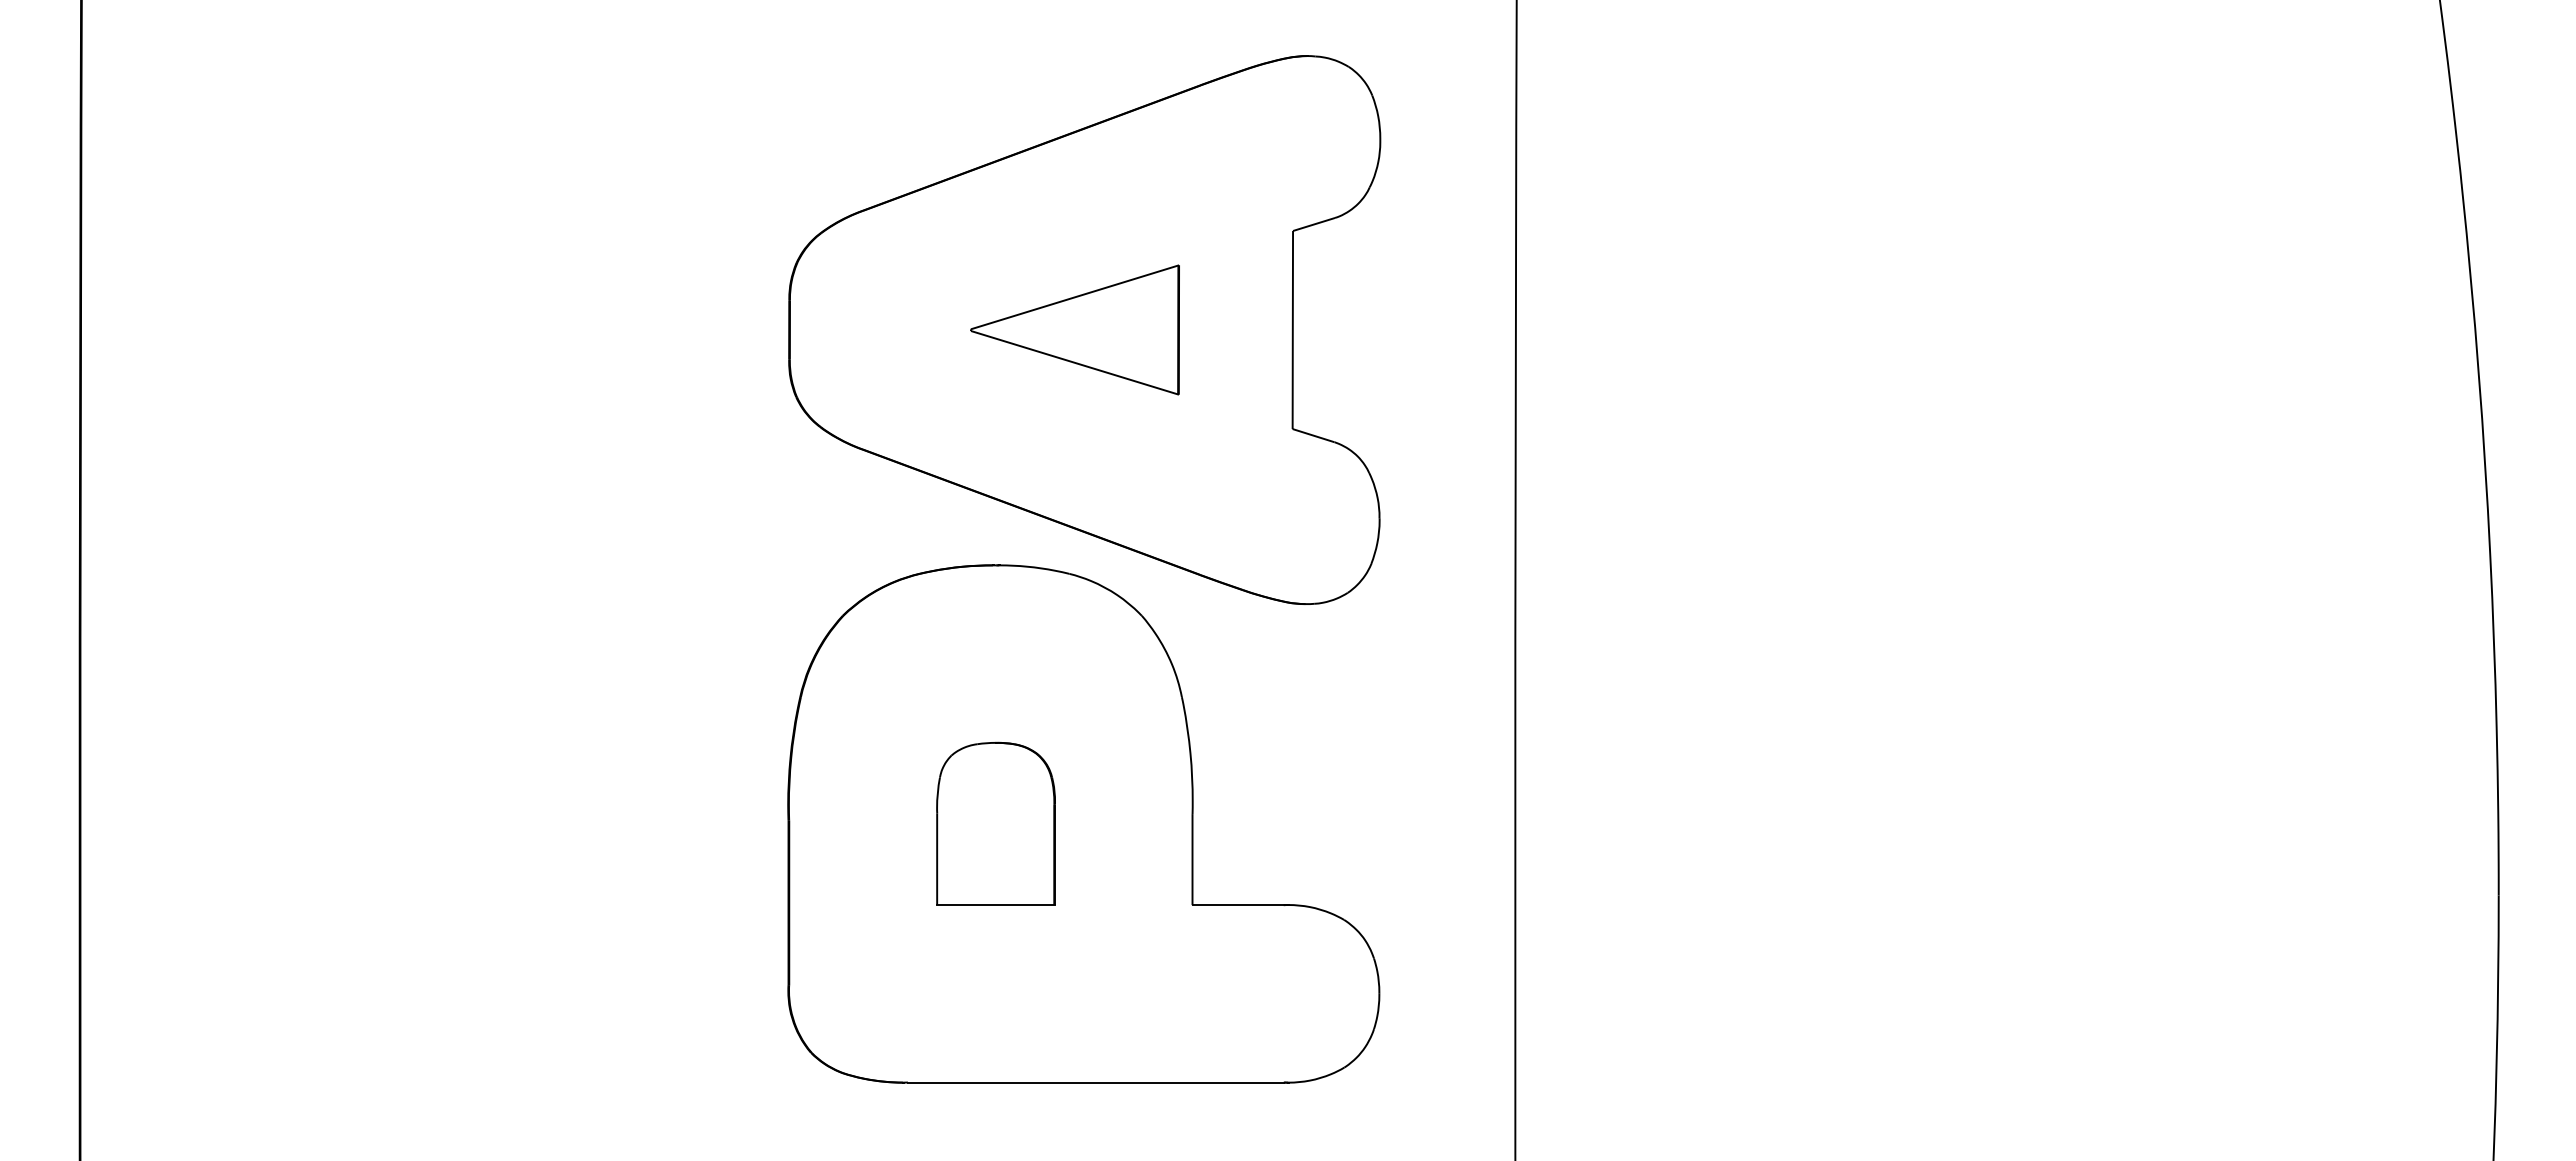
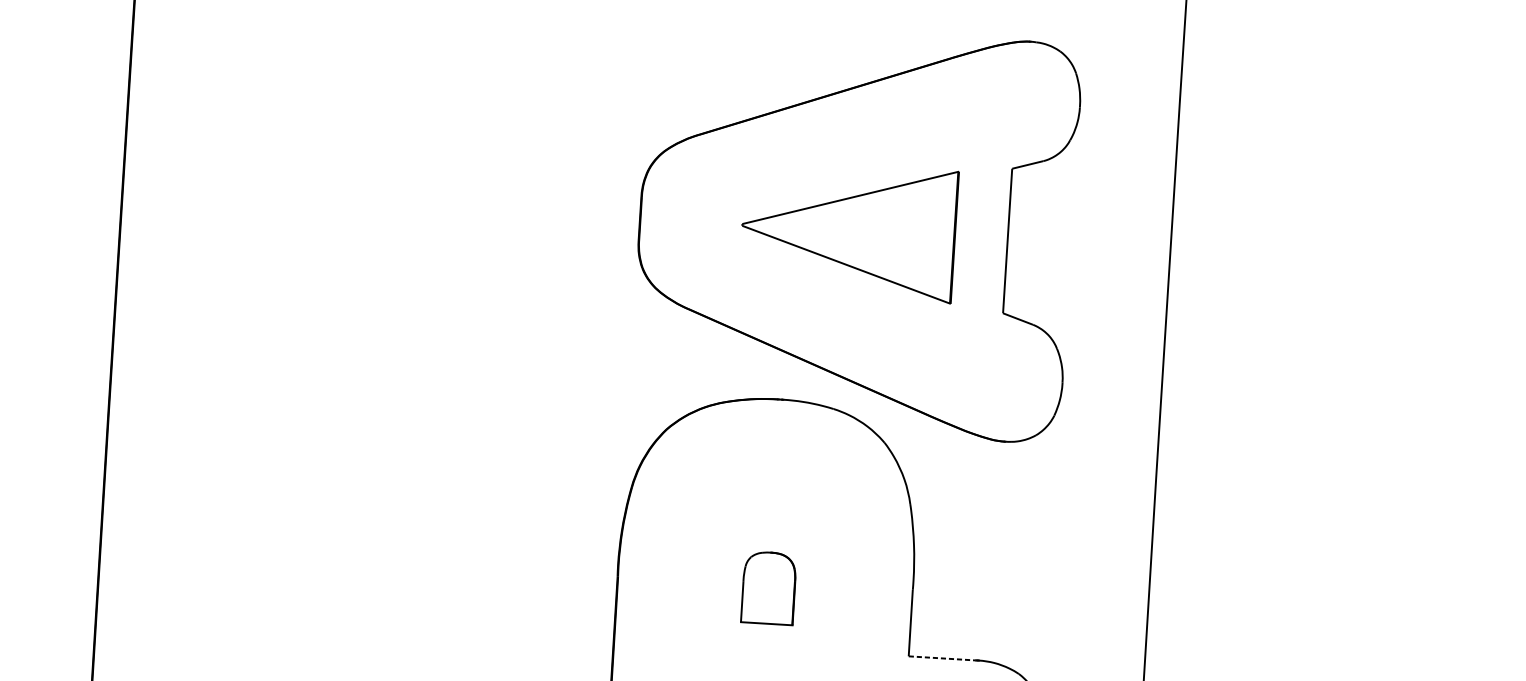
part: (1074, 329) -> (848, 230), size x1.4
part: (995, 823) -> (768, 587), size x0.6
line: (1238, 905) -> (942, 658), solid -> dashed

